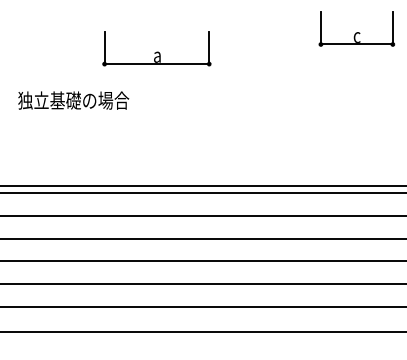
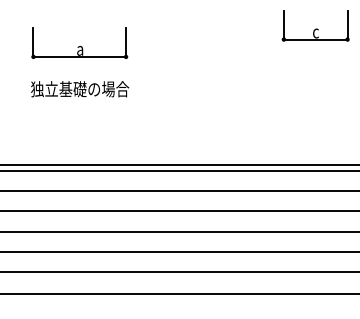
part: (156, 47) -> (79, 42), moved
text: (74, 100) -> (80, 89), moved

